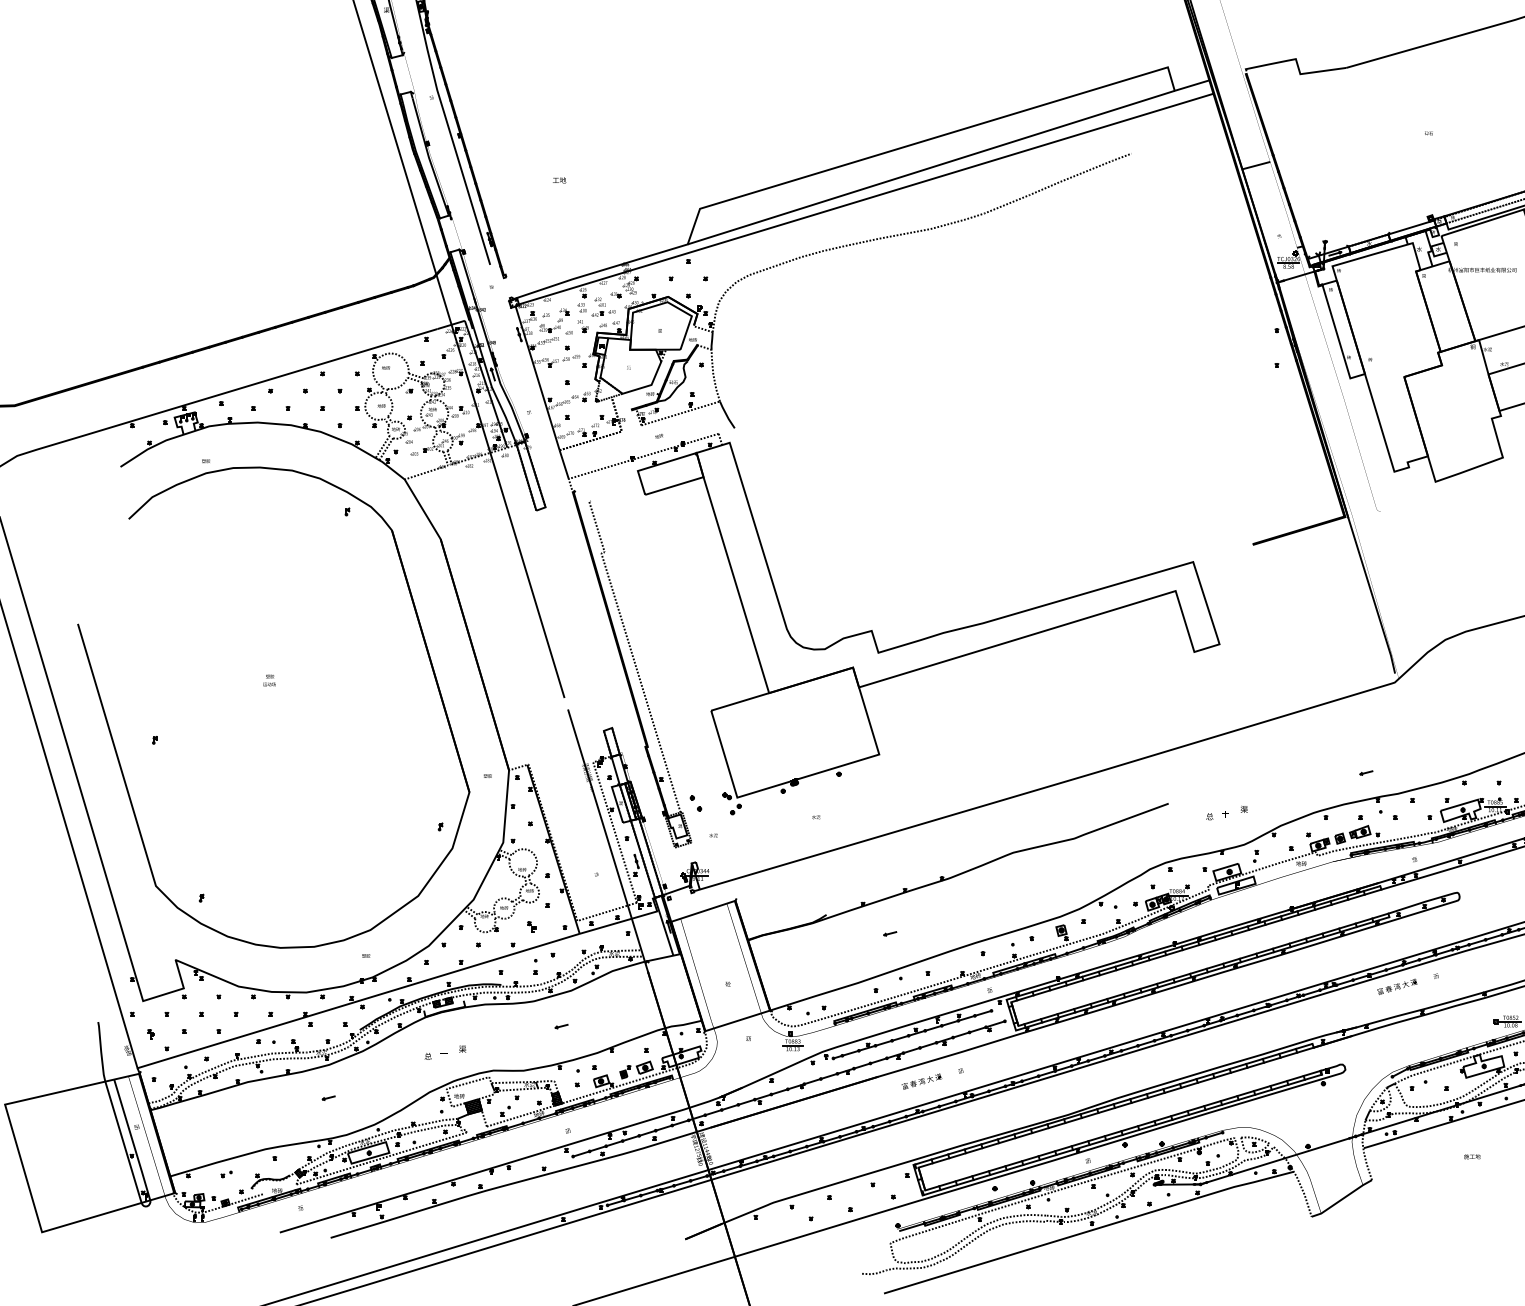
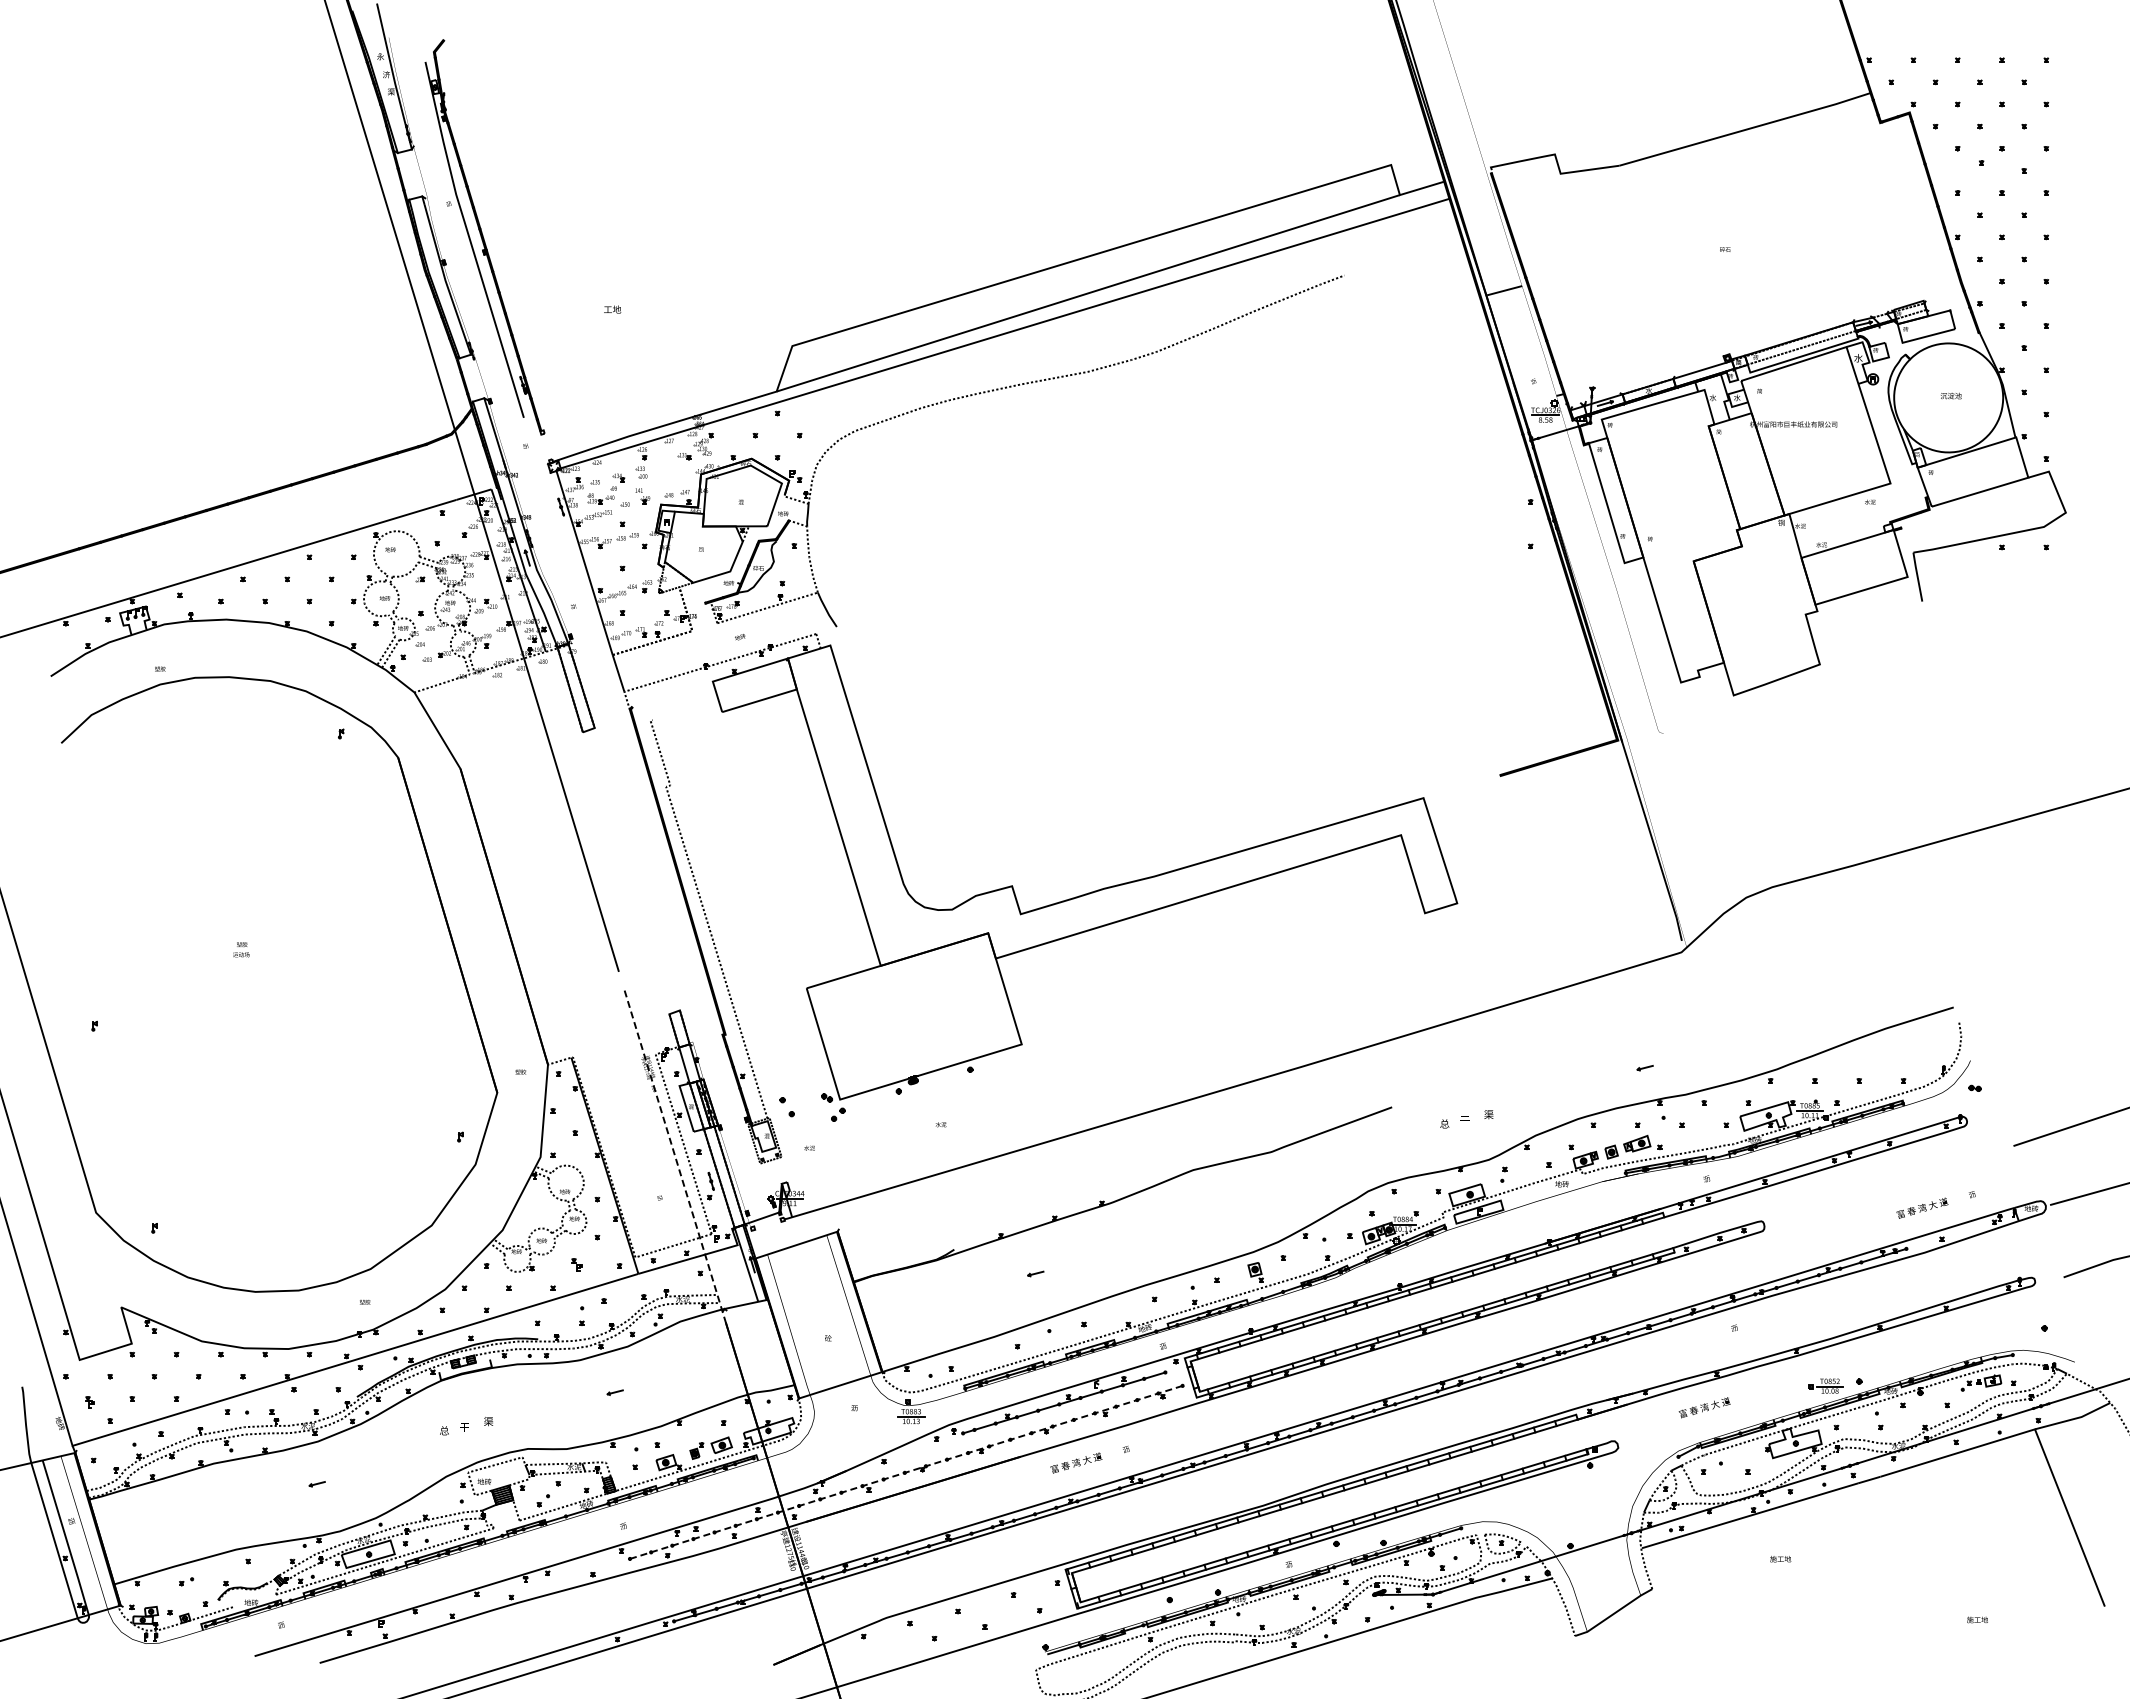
part: (603, 306) -> (668, 471), removed
line: (607, 841) -> (674, 1155), solid -> dashed
text: (1397, 986) -> (1704, 1407), moved
line: (789, 1089) -> (906, 1472), solid -> dashed

